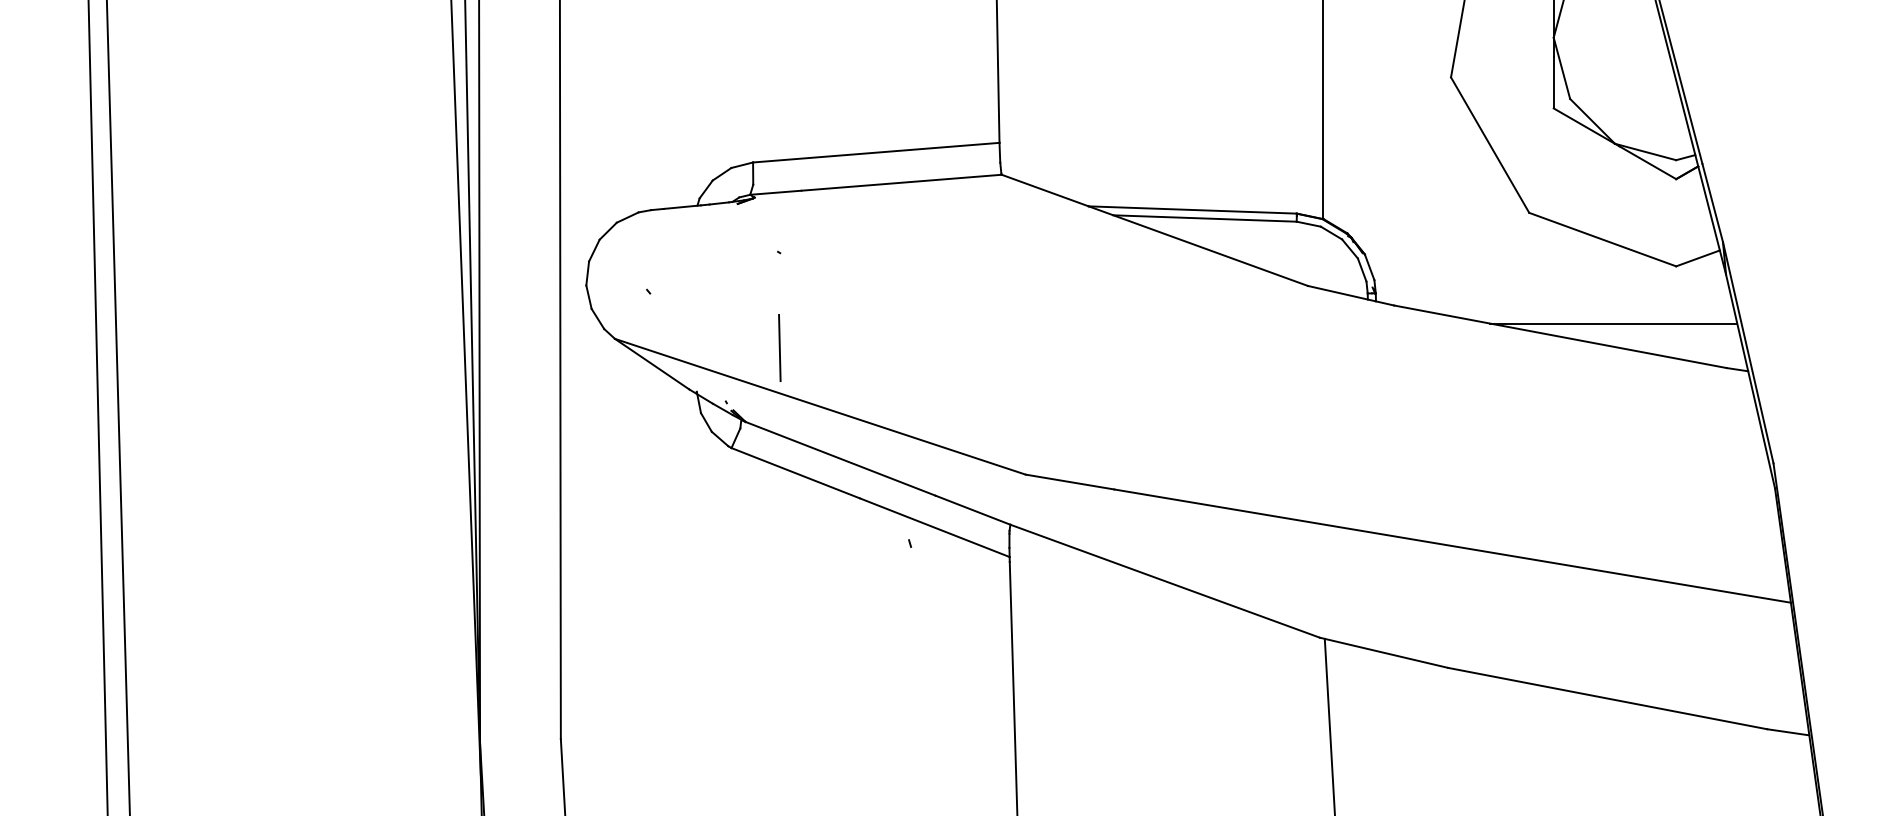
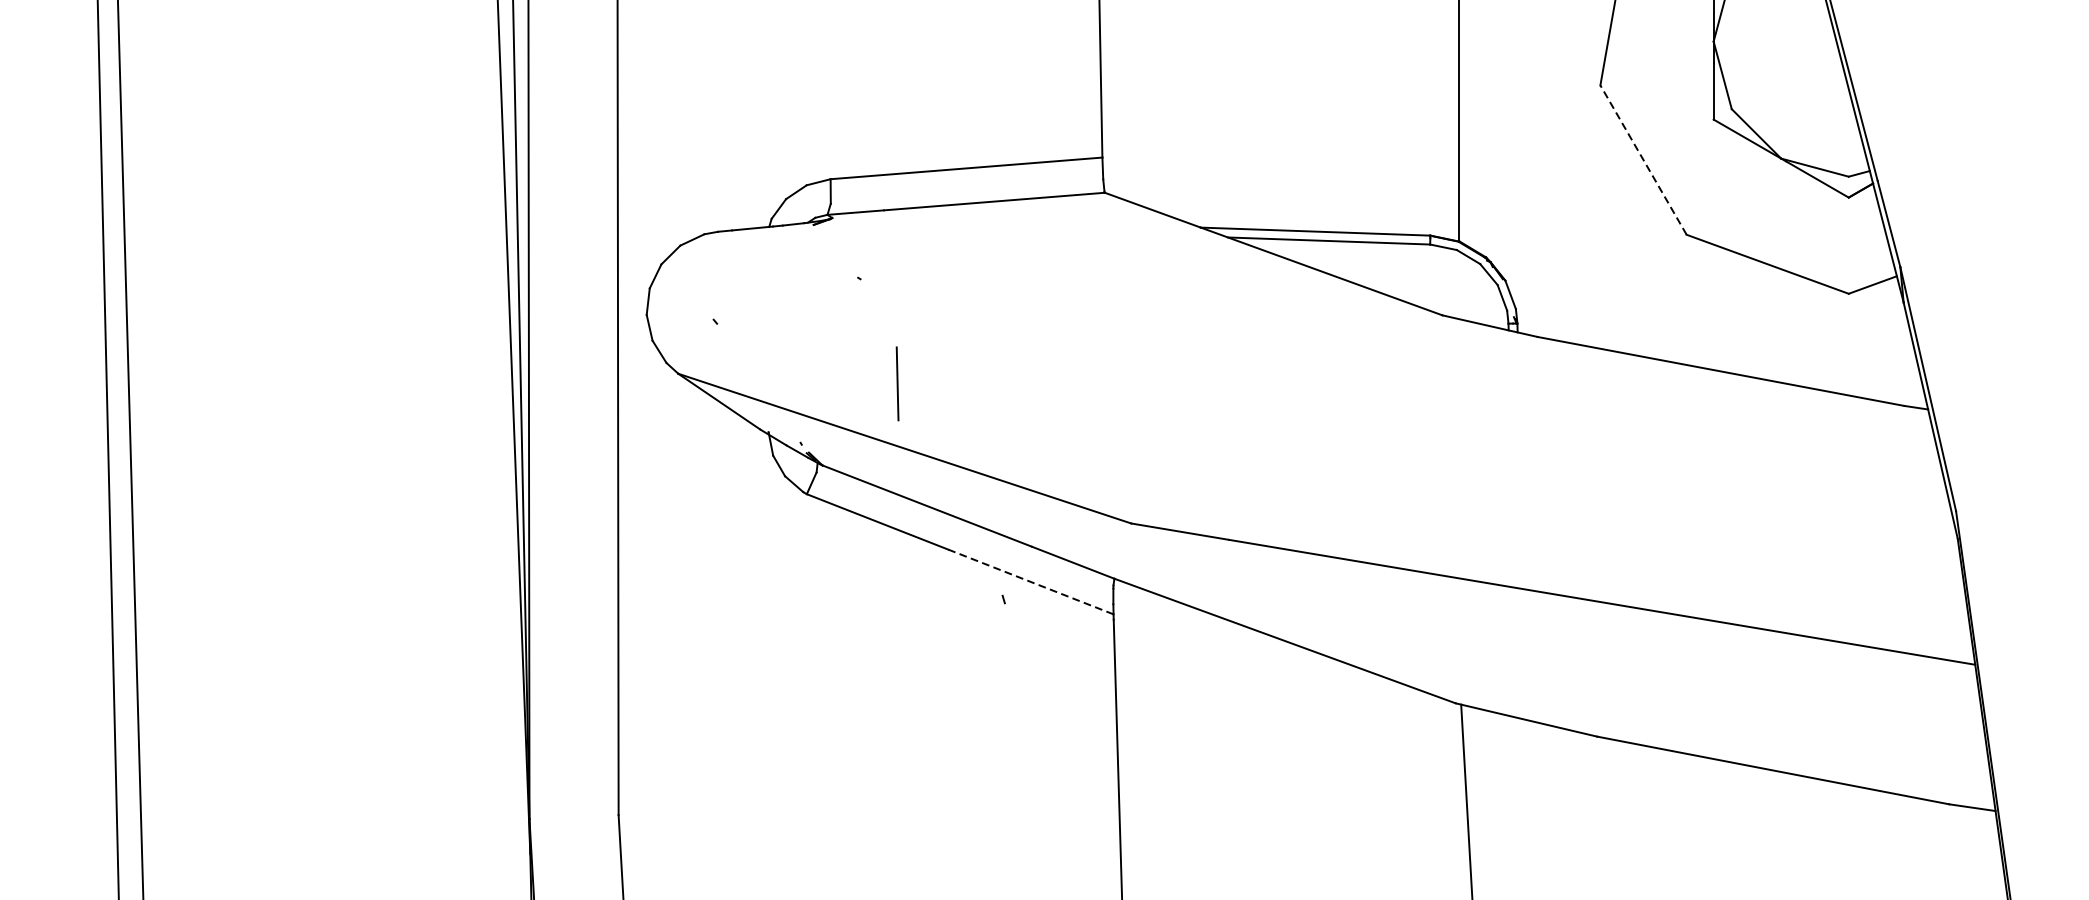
line: (1489, 144) -> (1642, 159), solid -> dashed
line: (1613, 323) -> (1779, 356), removed
line: (779, 347) -> (897, 383), moved
line: (934, 527) -> (1030, 581), solid -> dashed

